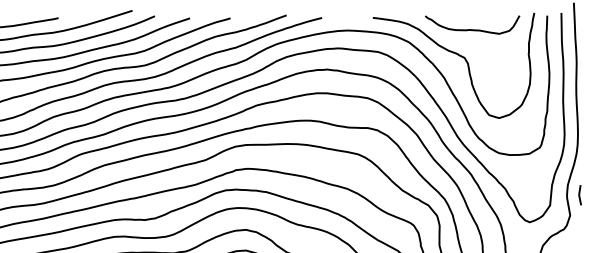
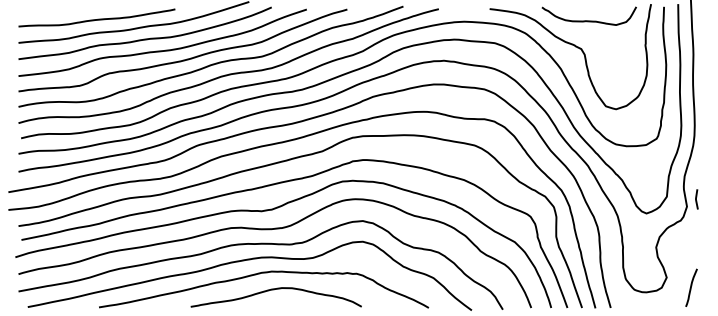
line: (579, 195) -> (696, 199), moved

